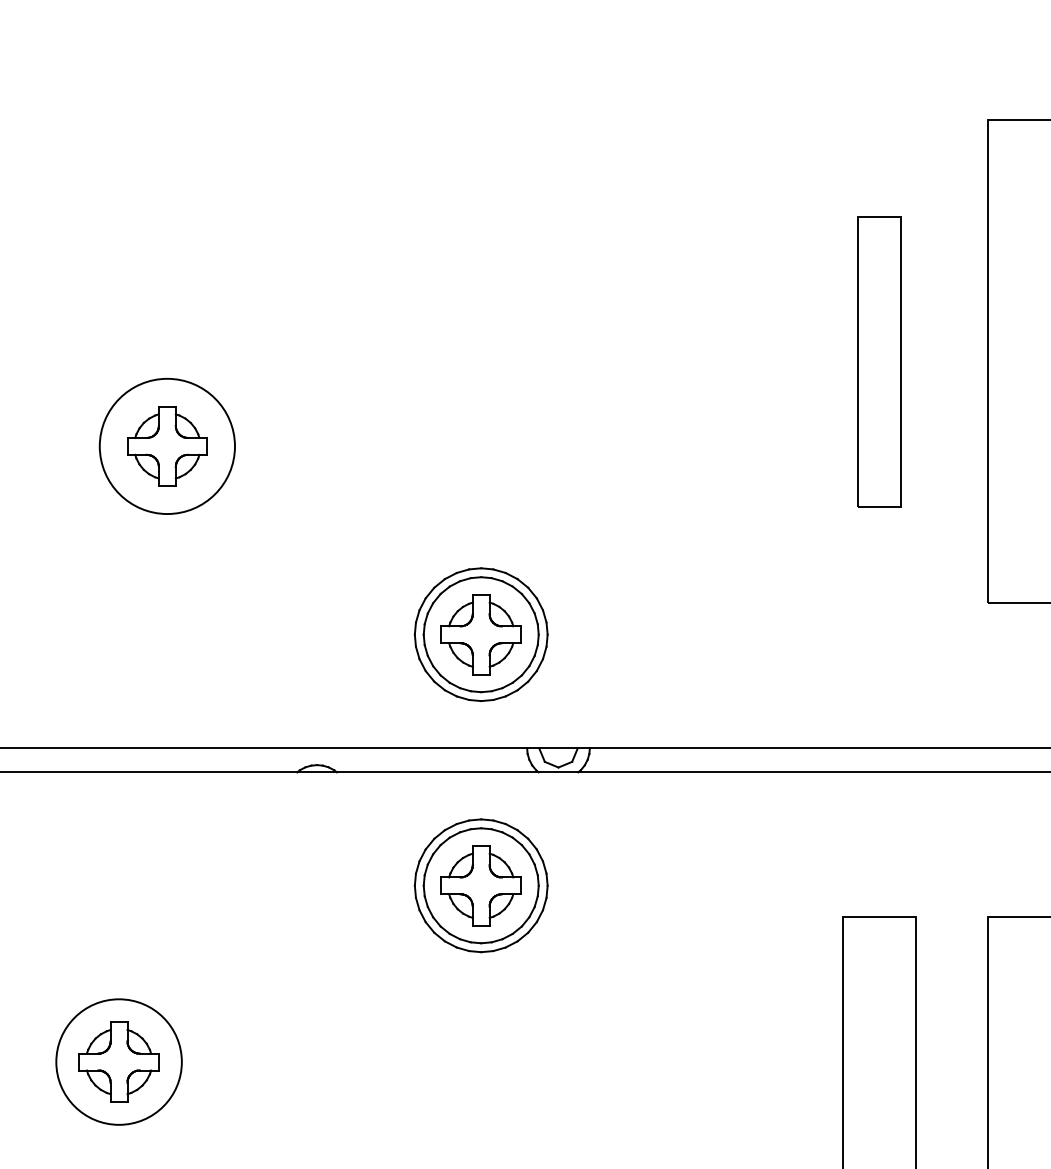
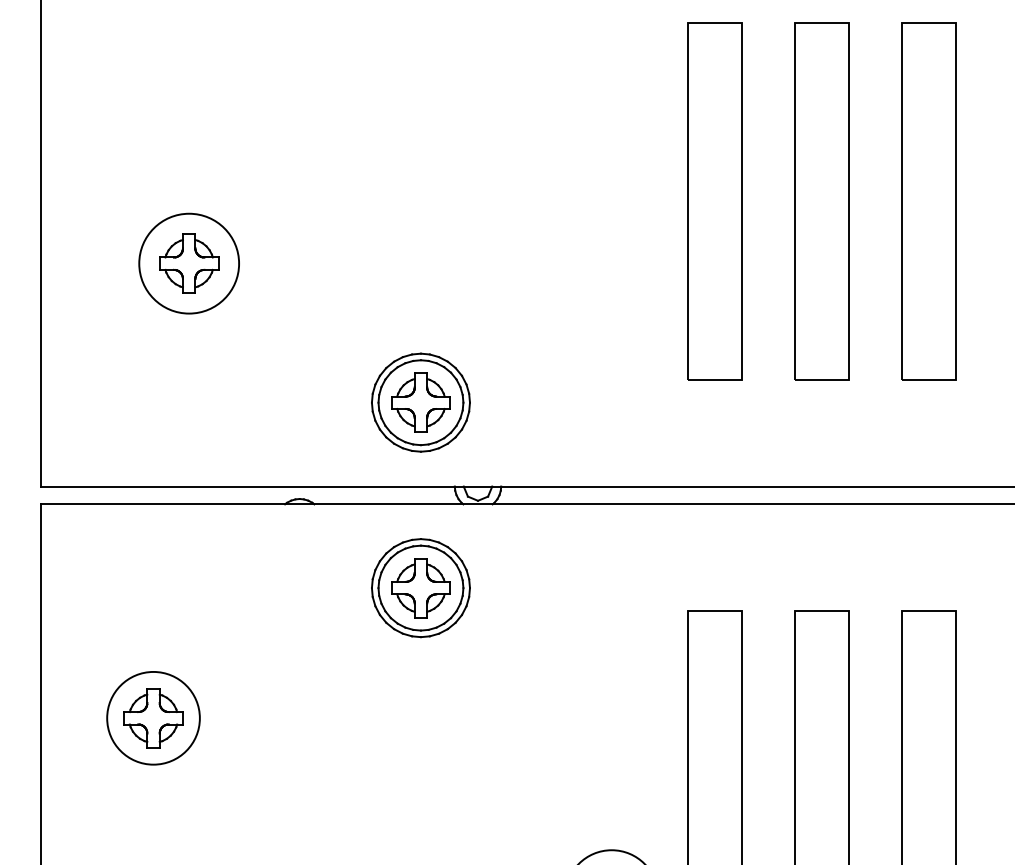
part: (878, 362) -> (714, 201), size x1.67

